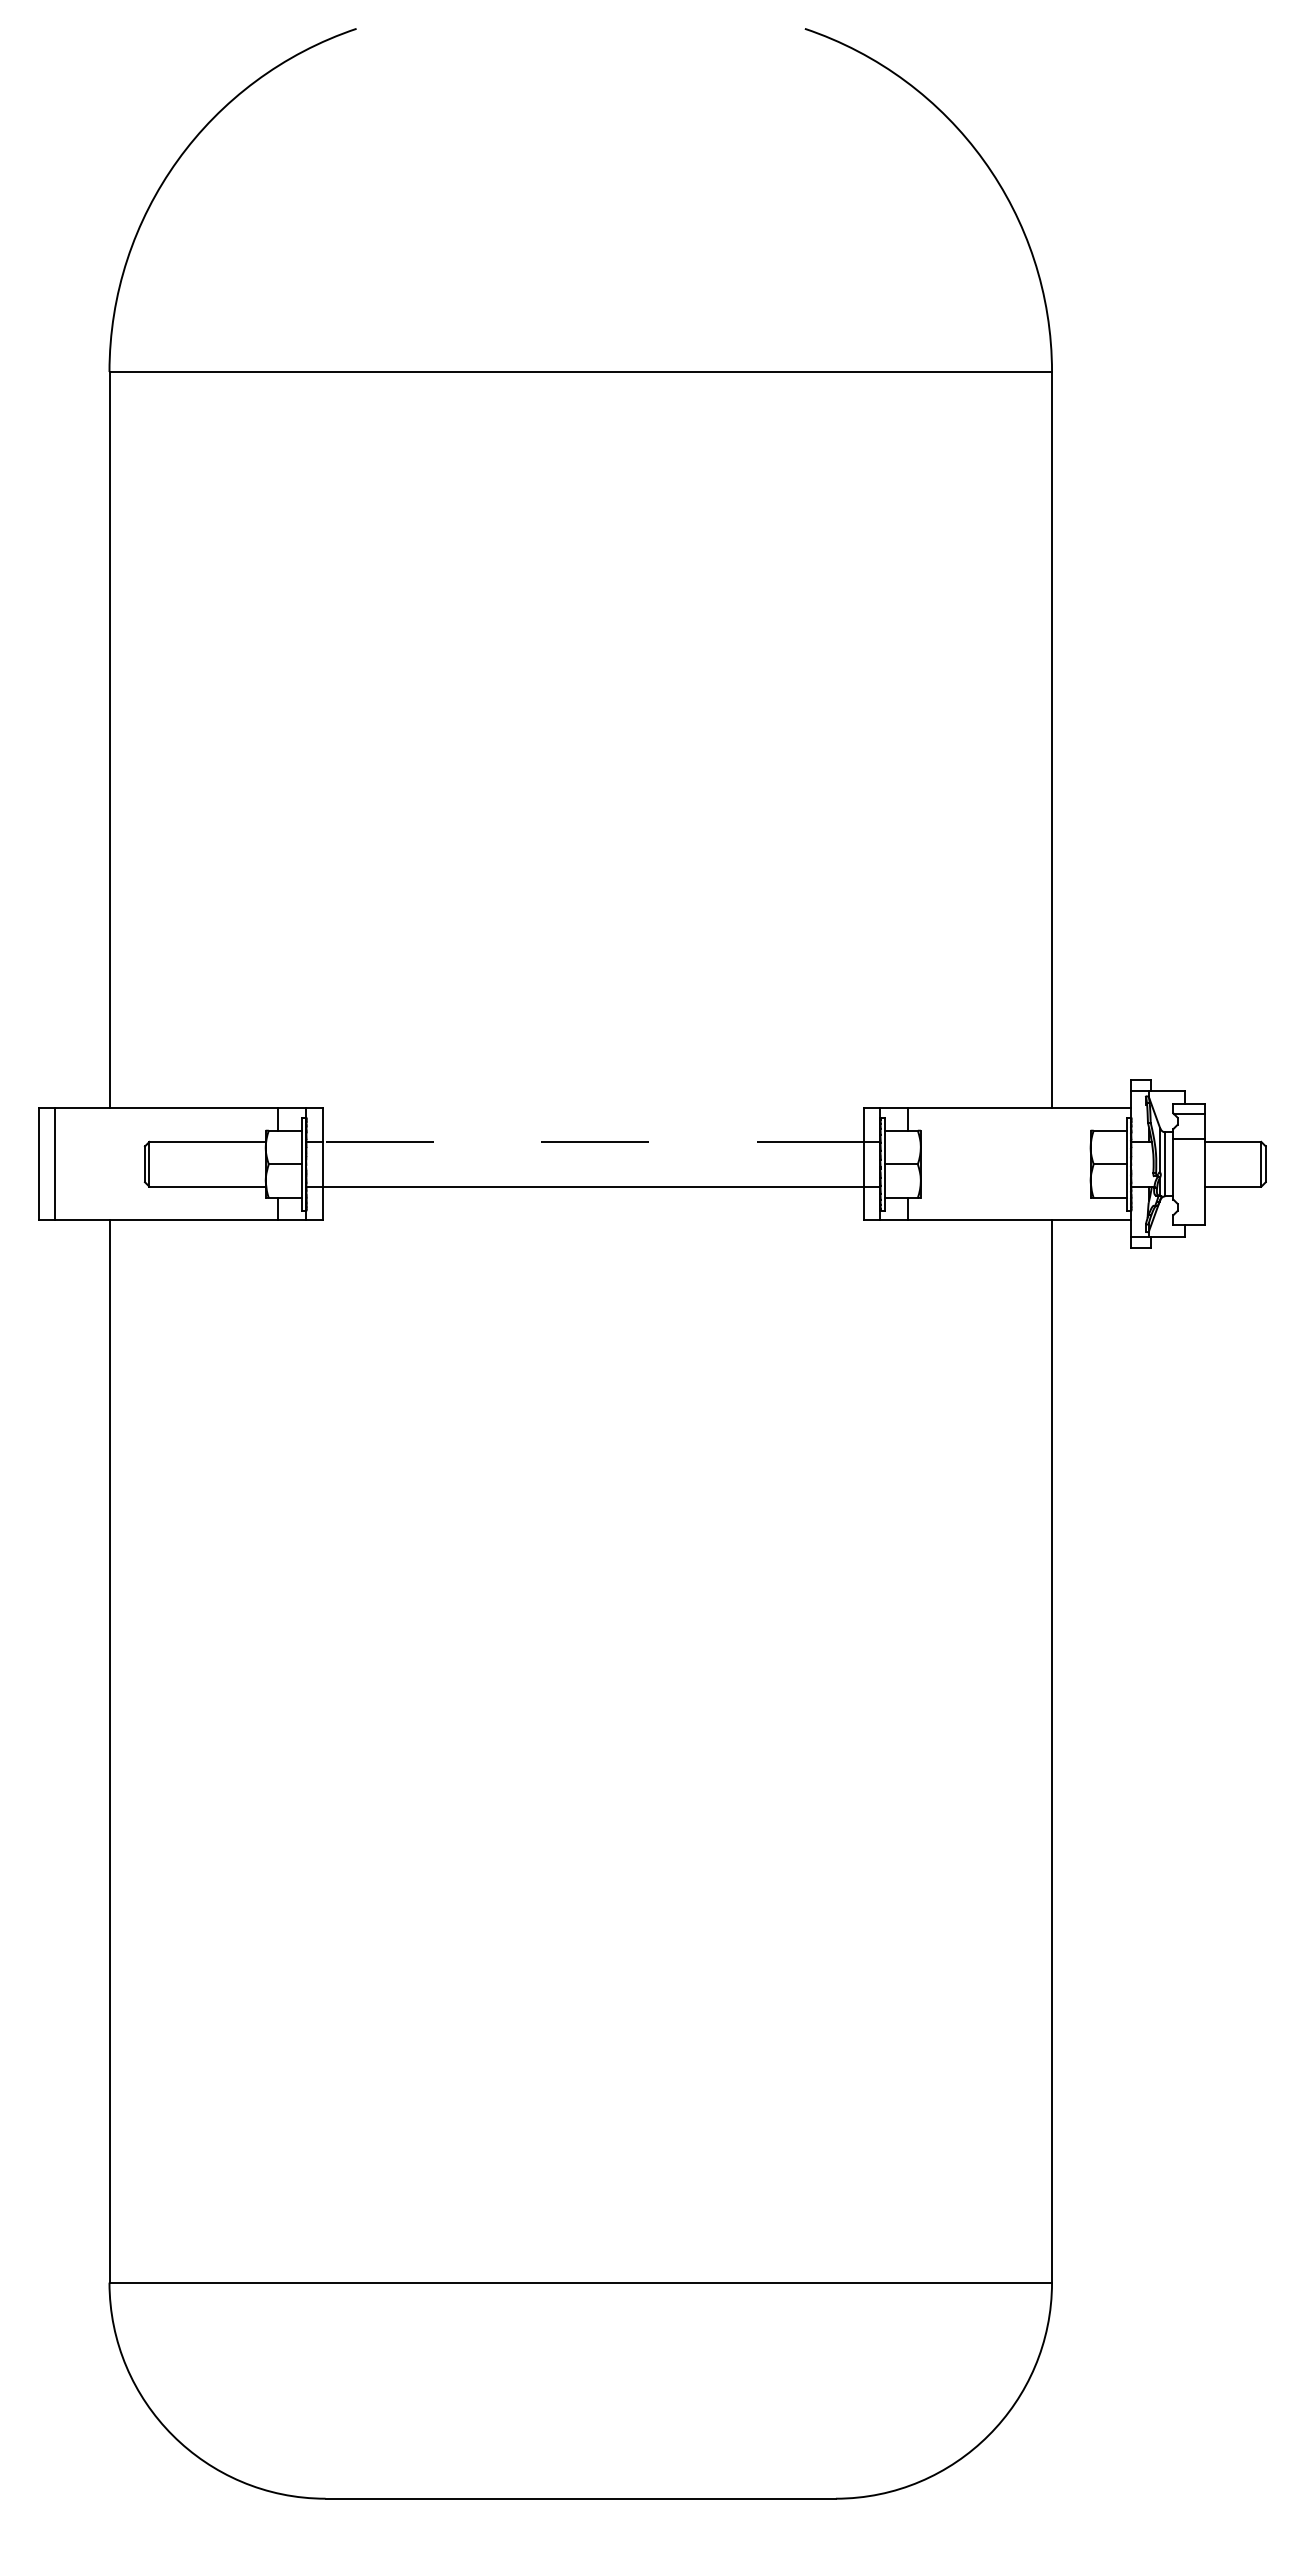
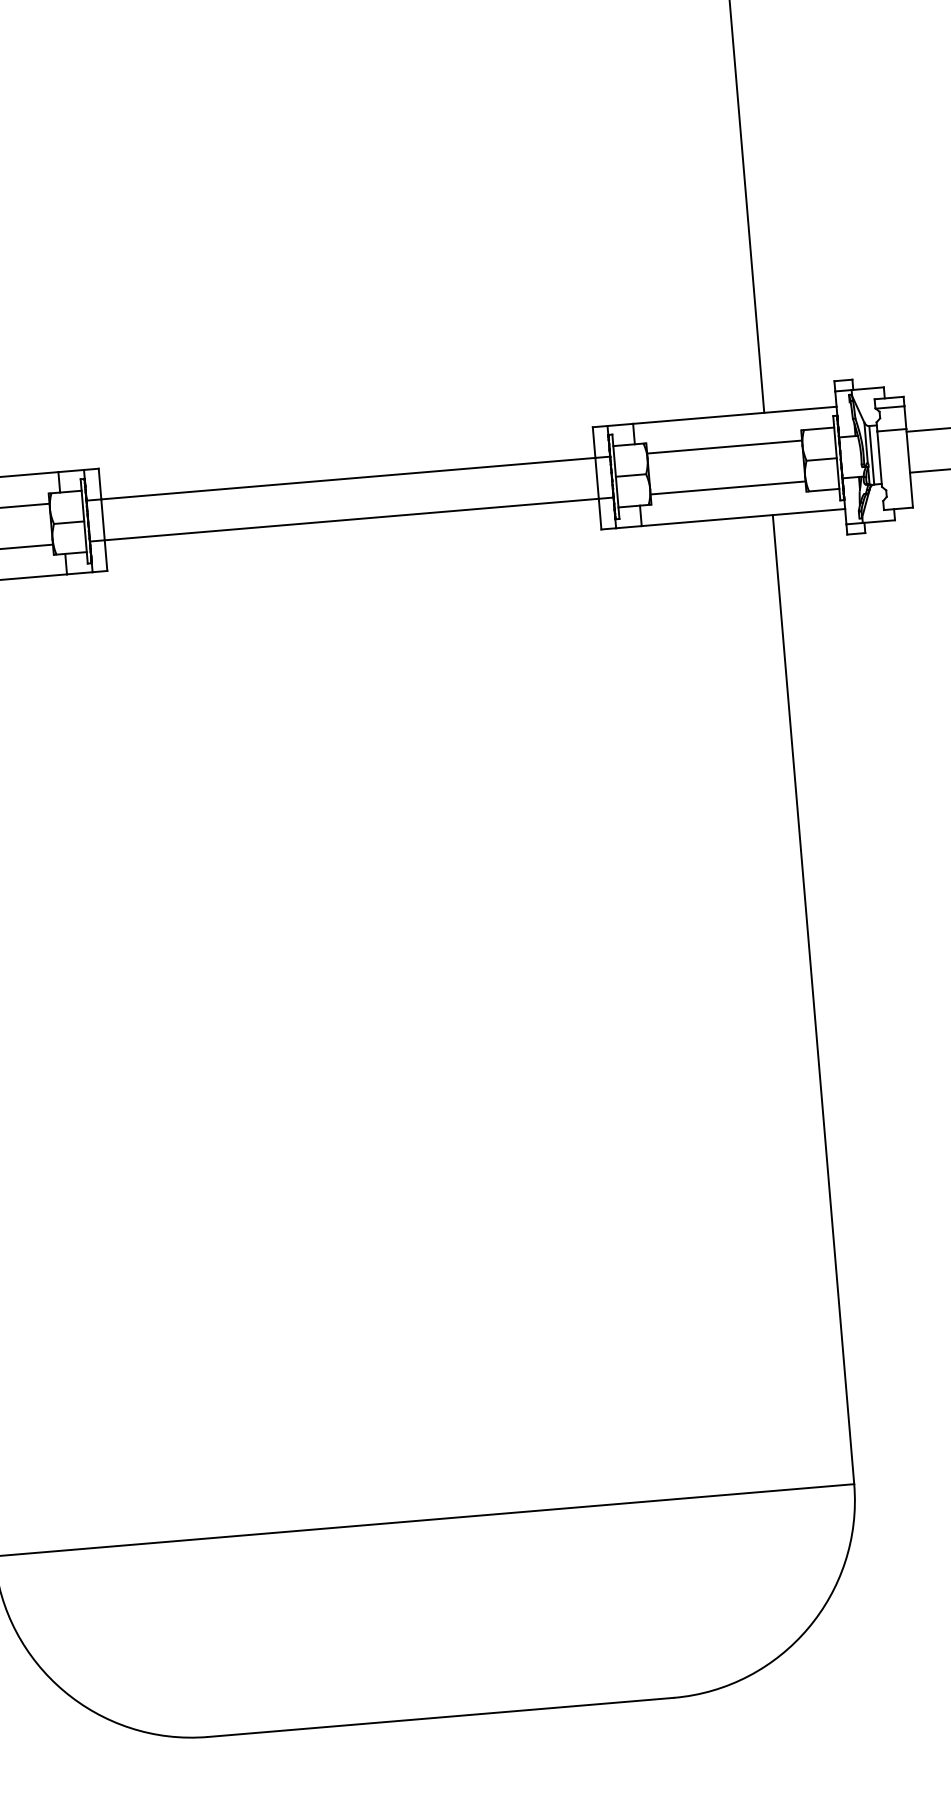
line: (593, 1141) -> (348, 478), dashed -> solid
line: (1005, 1141) -> (724, 446), added
line: (1005, 1186) -> (727, 487), added

